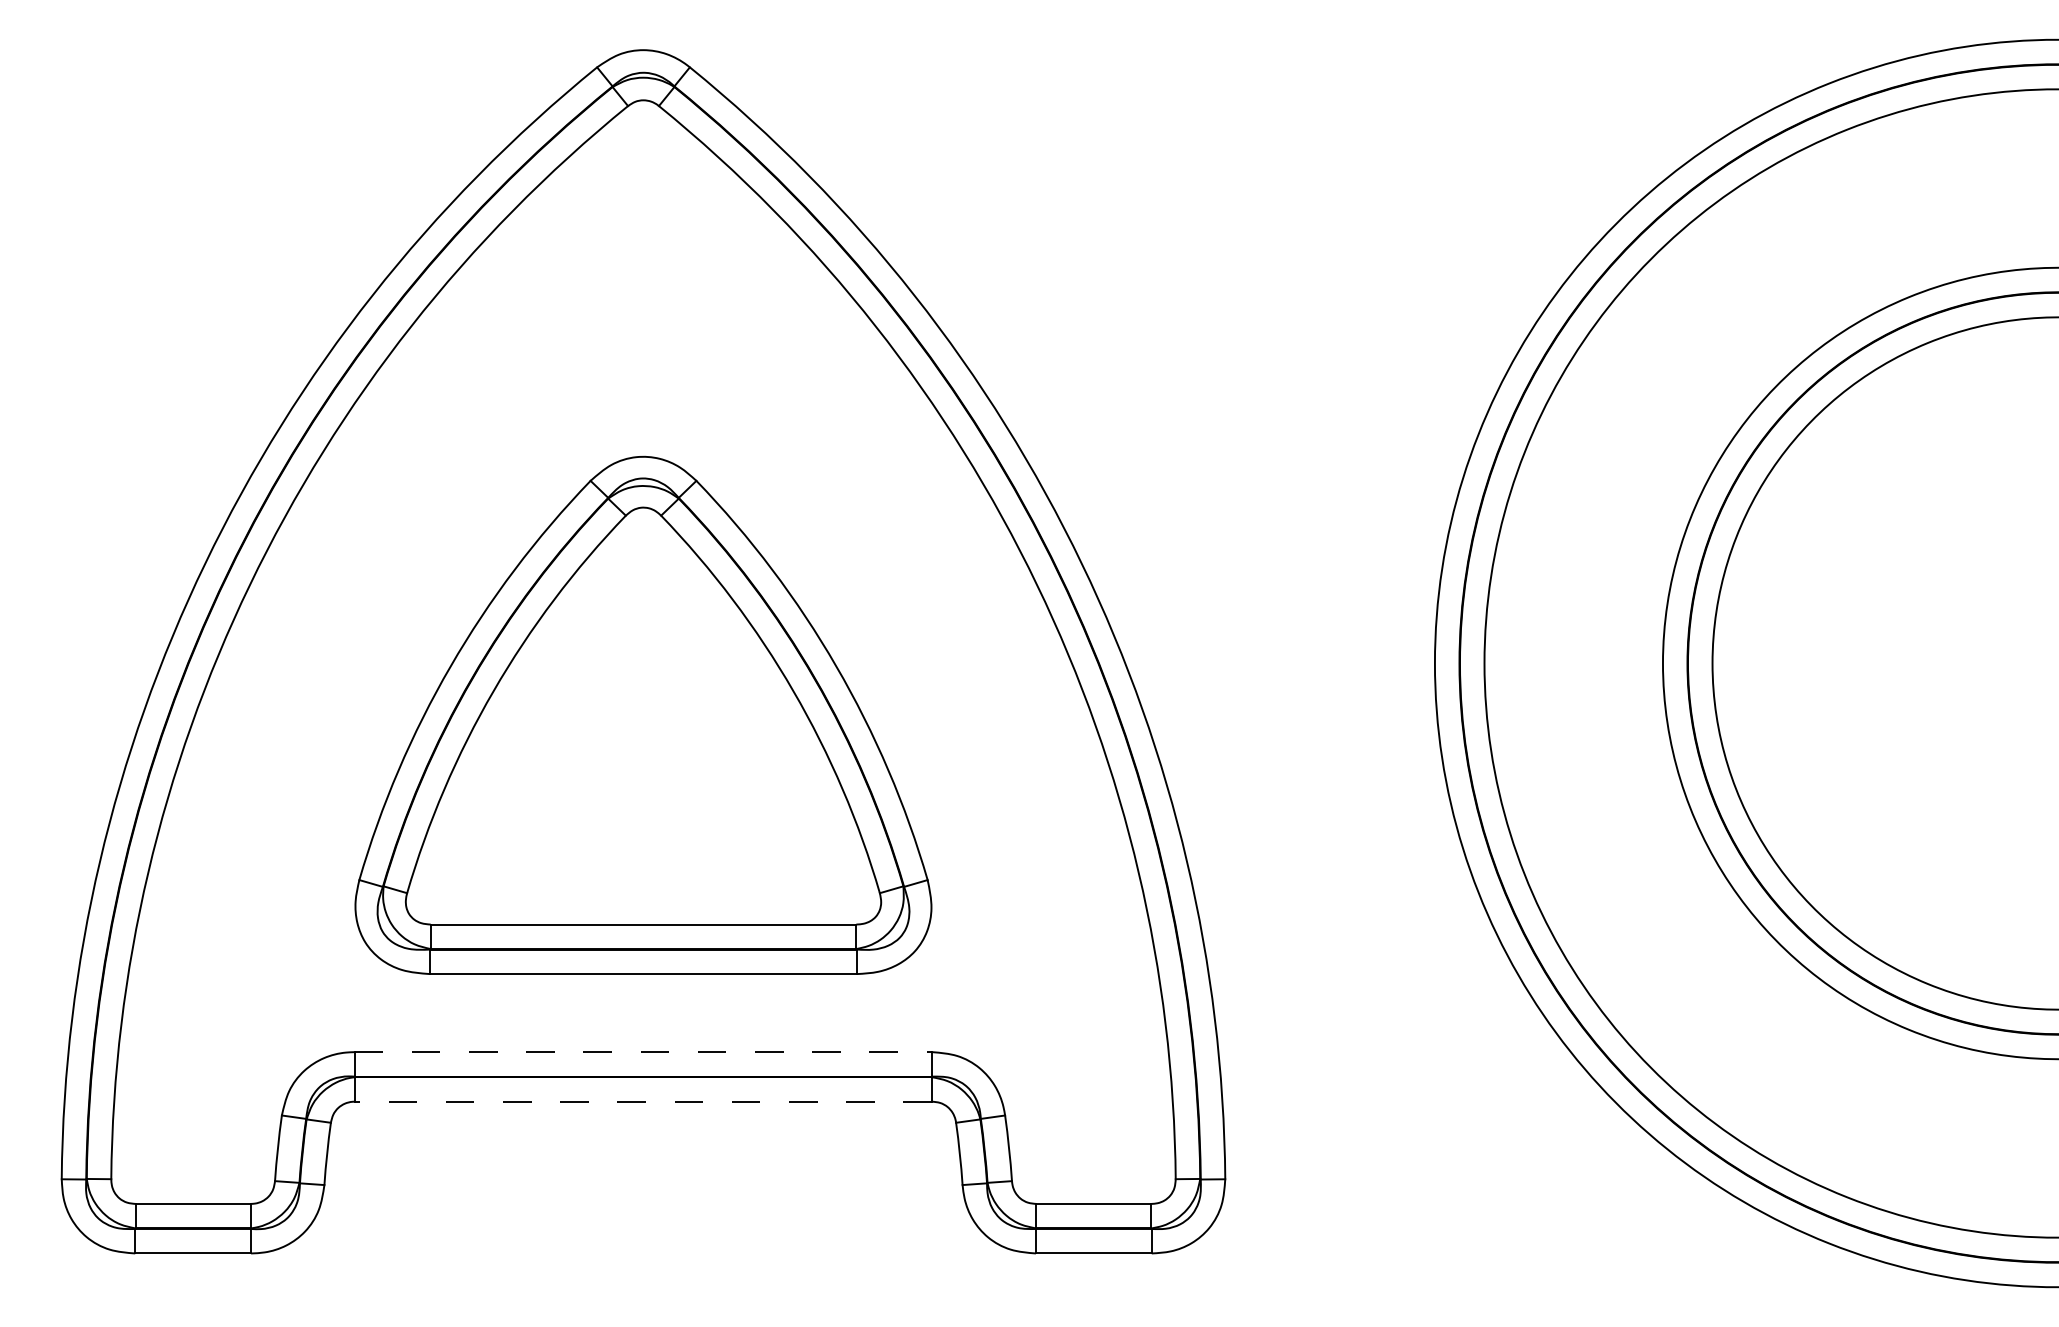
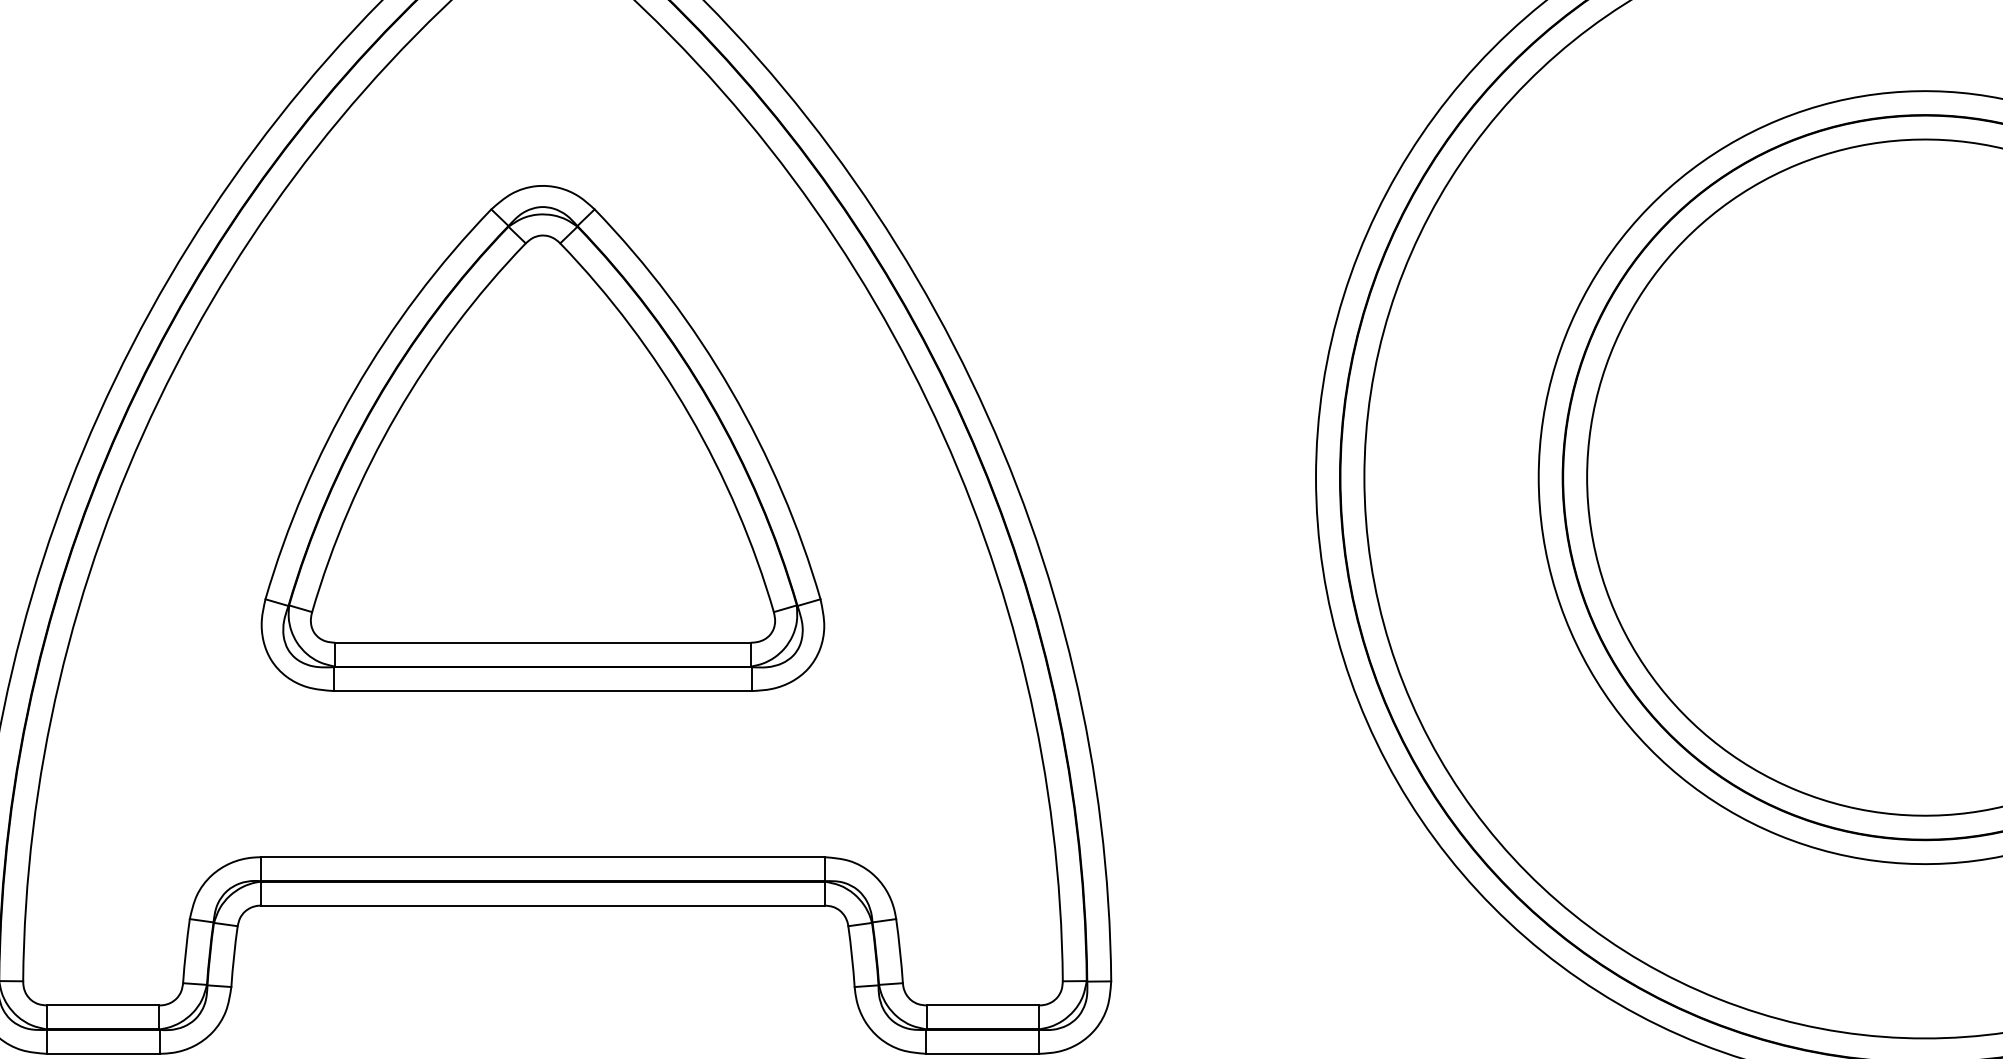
part: (643, 714) -> (542, 437), moved
line: (643, 1052) -> (542, 857), dashed -> solid
line: (643, 1101) -> (542, 905), dashed -> solid

